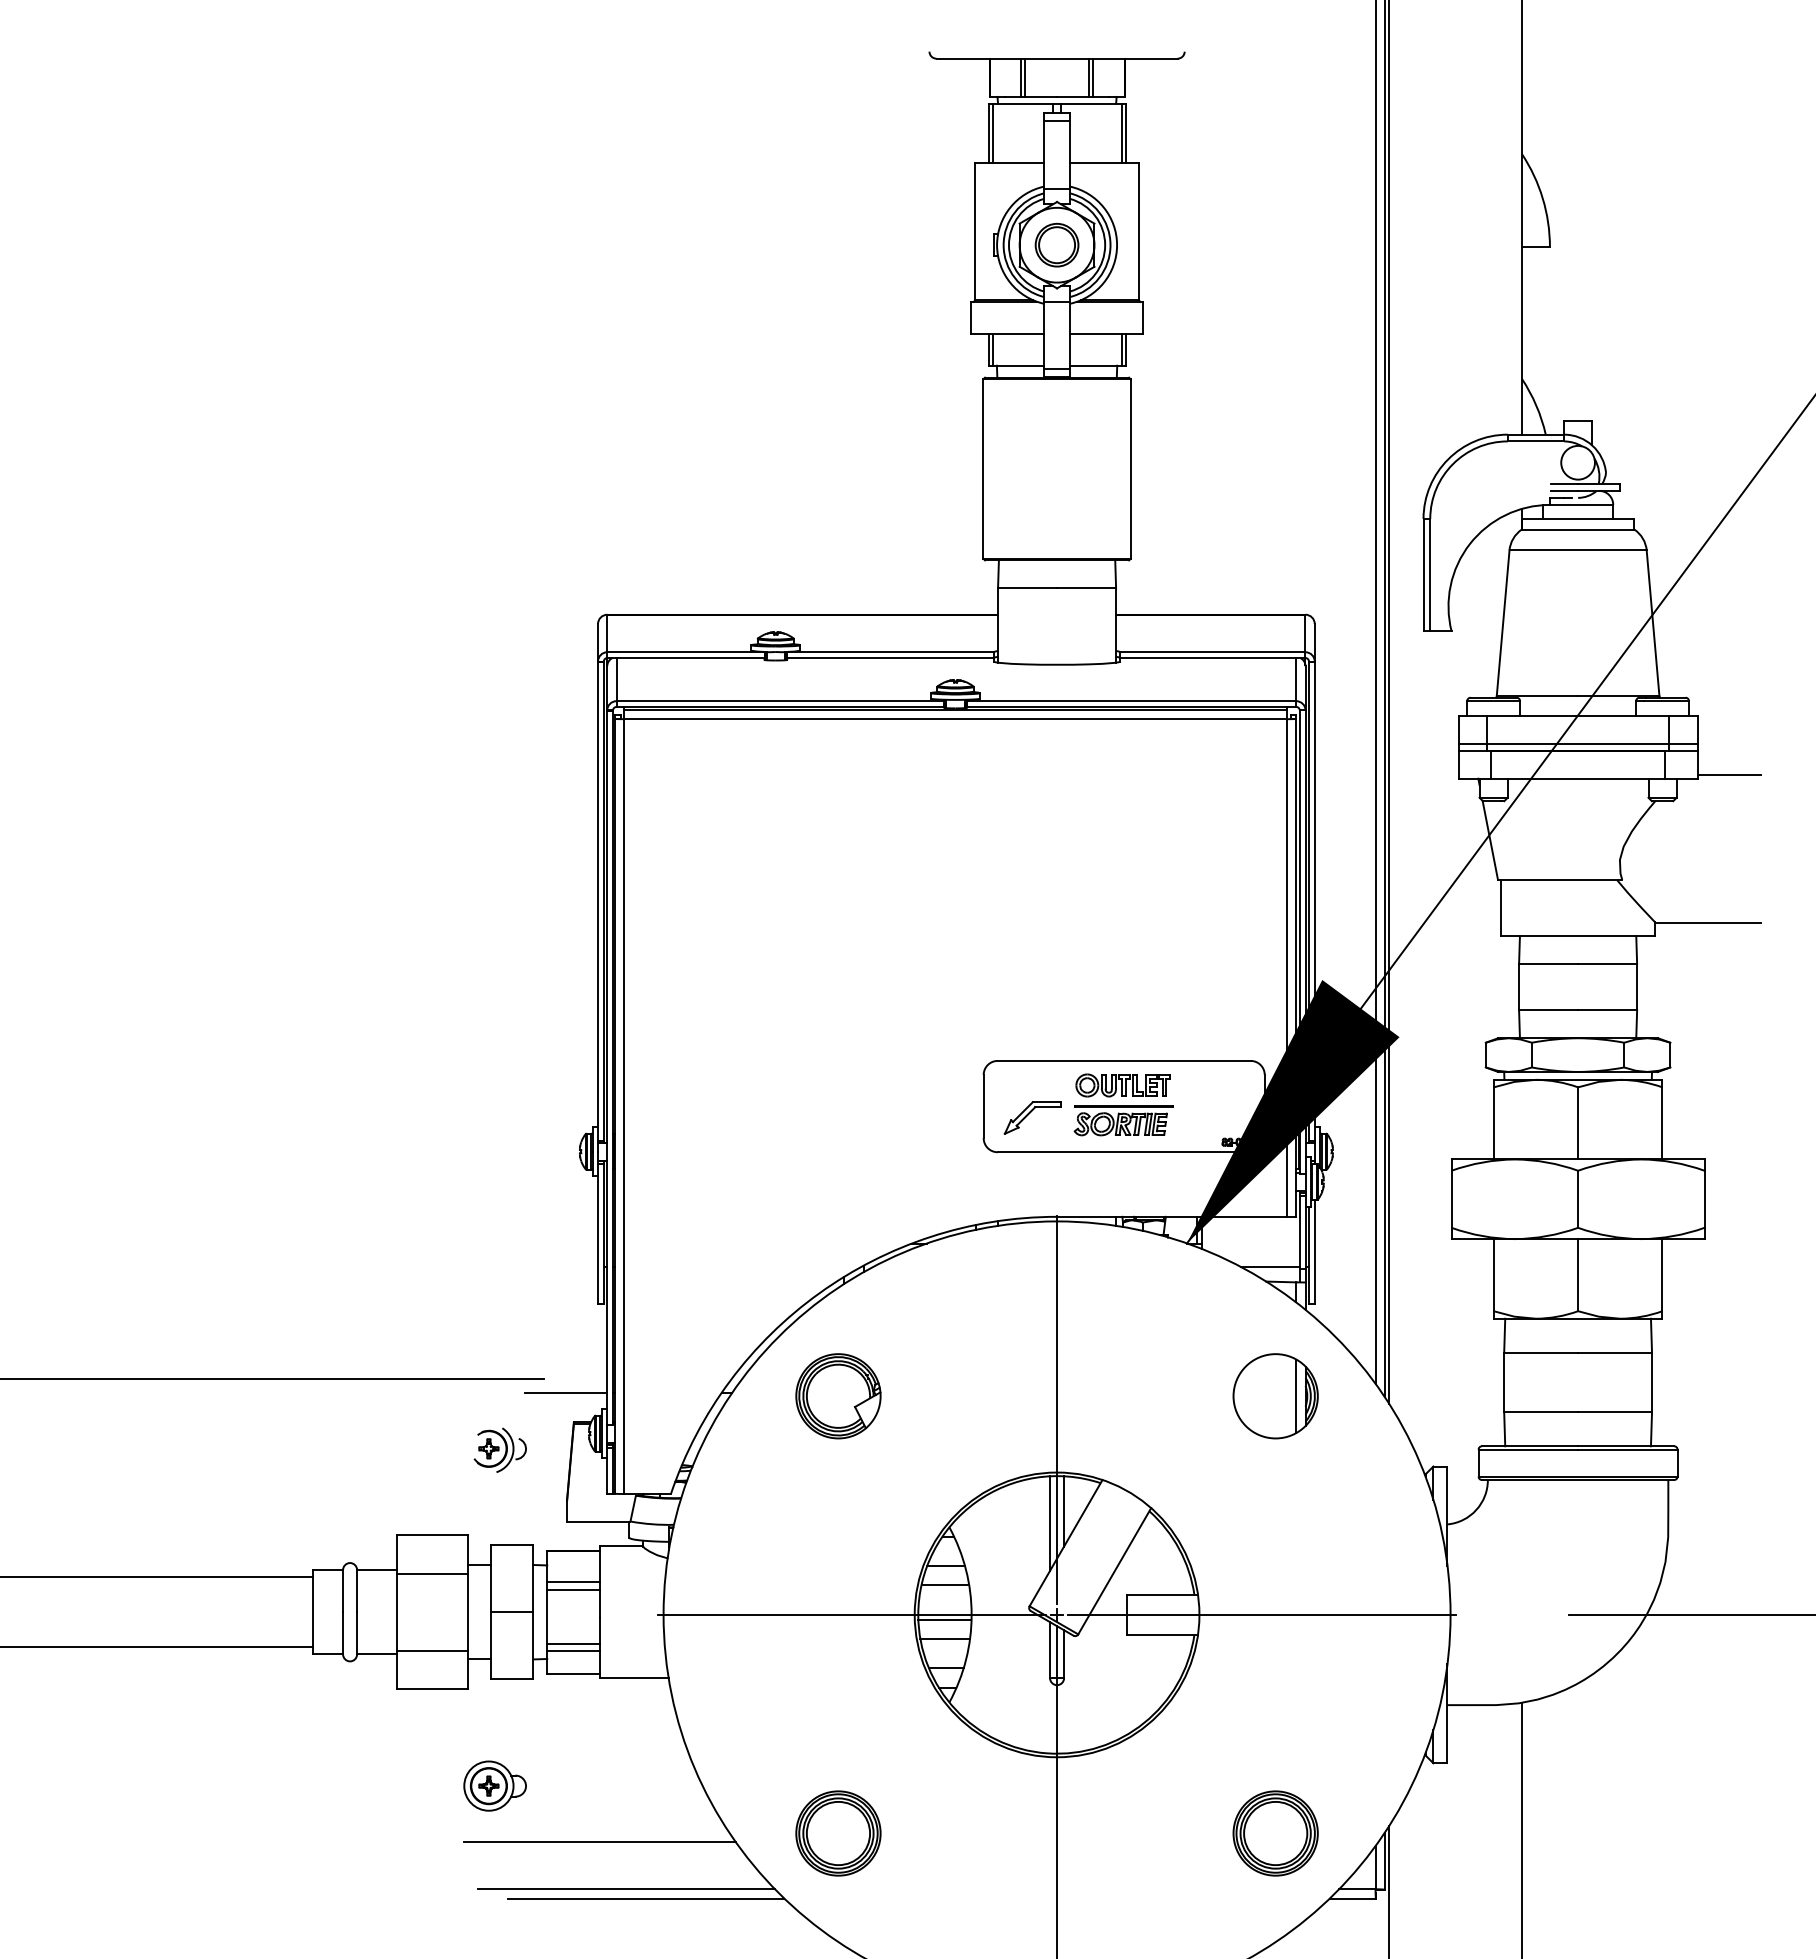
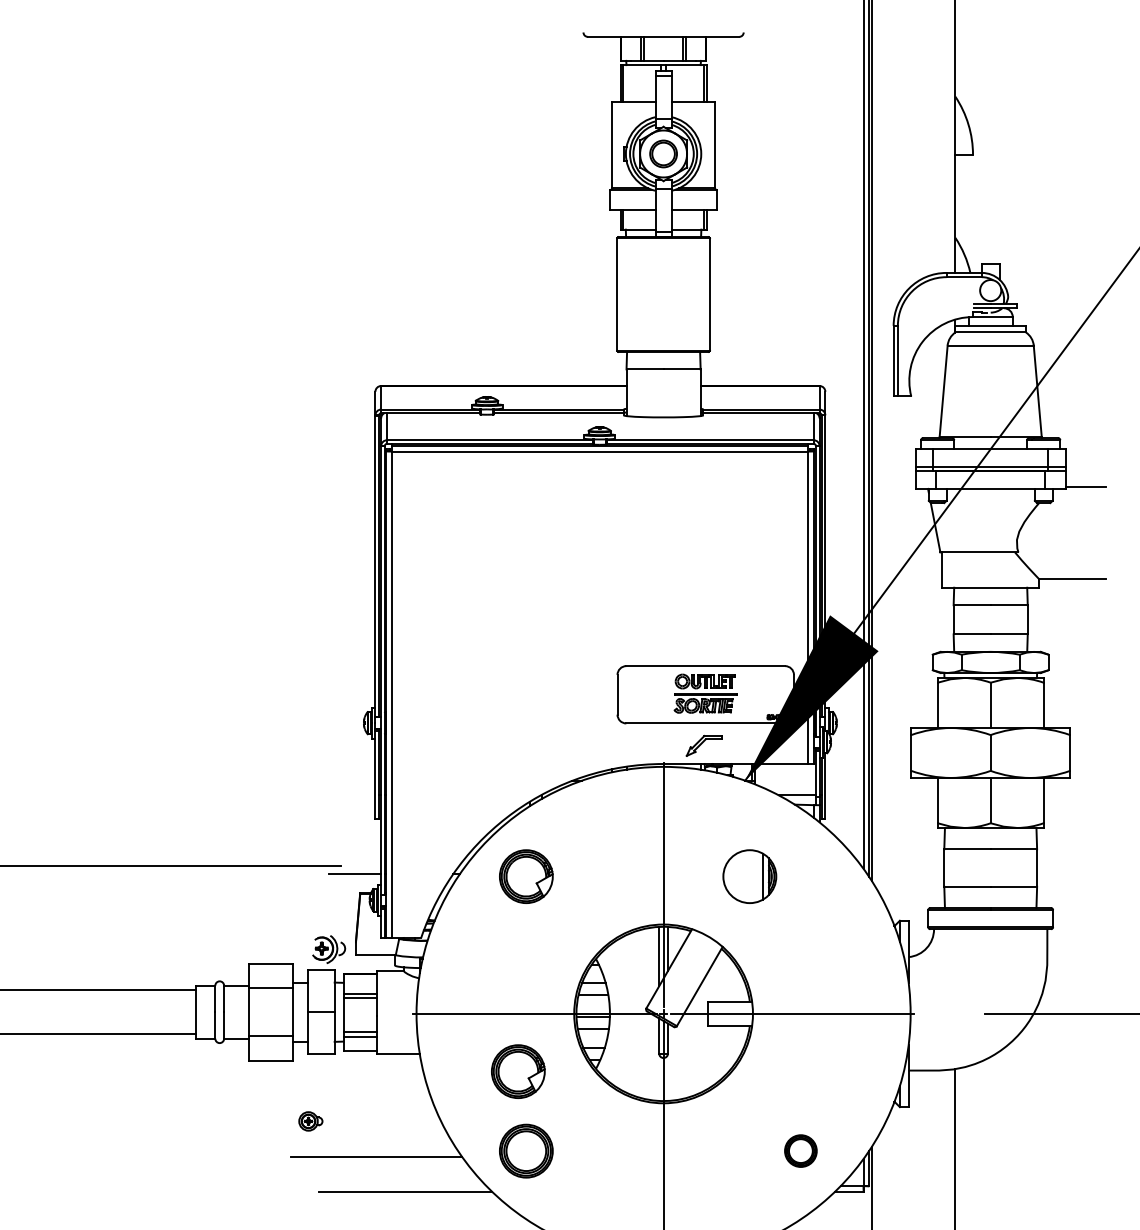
part: (1031, 1117) -> (703, 745), moved
part: (1275, 1396) -> (749, 876), moved
part: (501, 1450) -> (329, 949), moved
part: (825, 1706) -> (518, 1071), added
part: (494, 1786) -> (310, 1121), size x0.6
part: (1275, 1832) -> (800, 1150), size x0.6
line: (626, 1889) -> (393, 1186), removed

